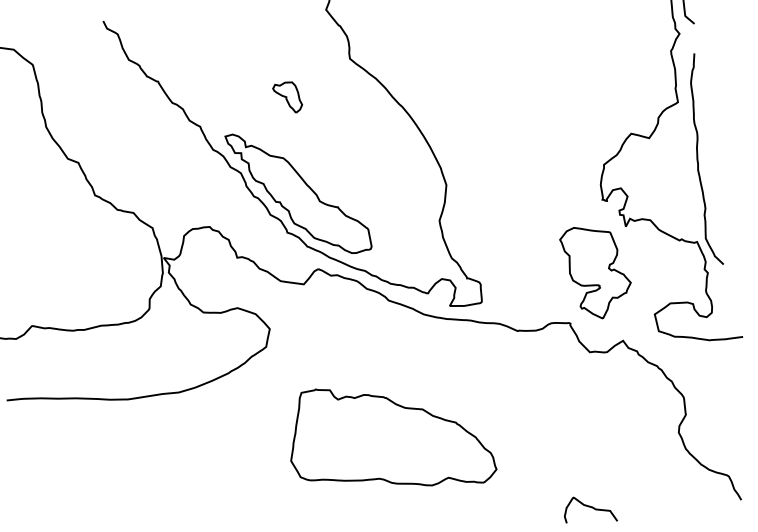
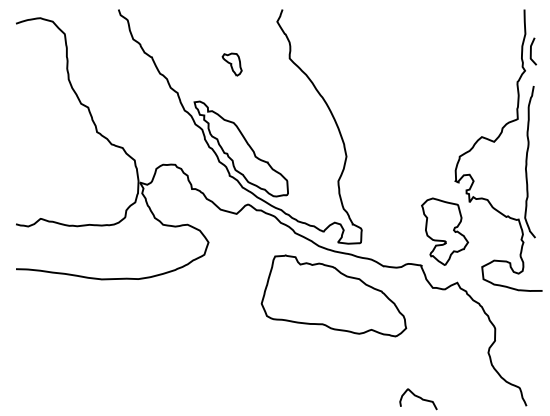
part: (286, 97) -> (231, 64), moved
part: (389, 436) -> (333, 295), moved

